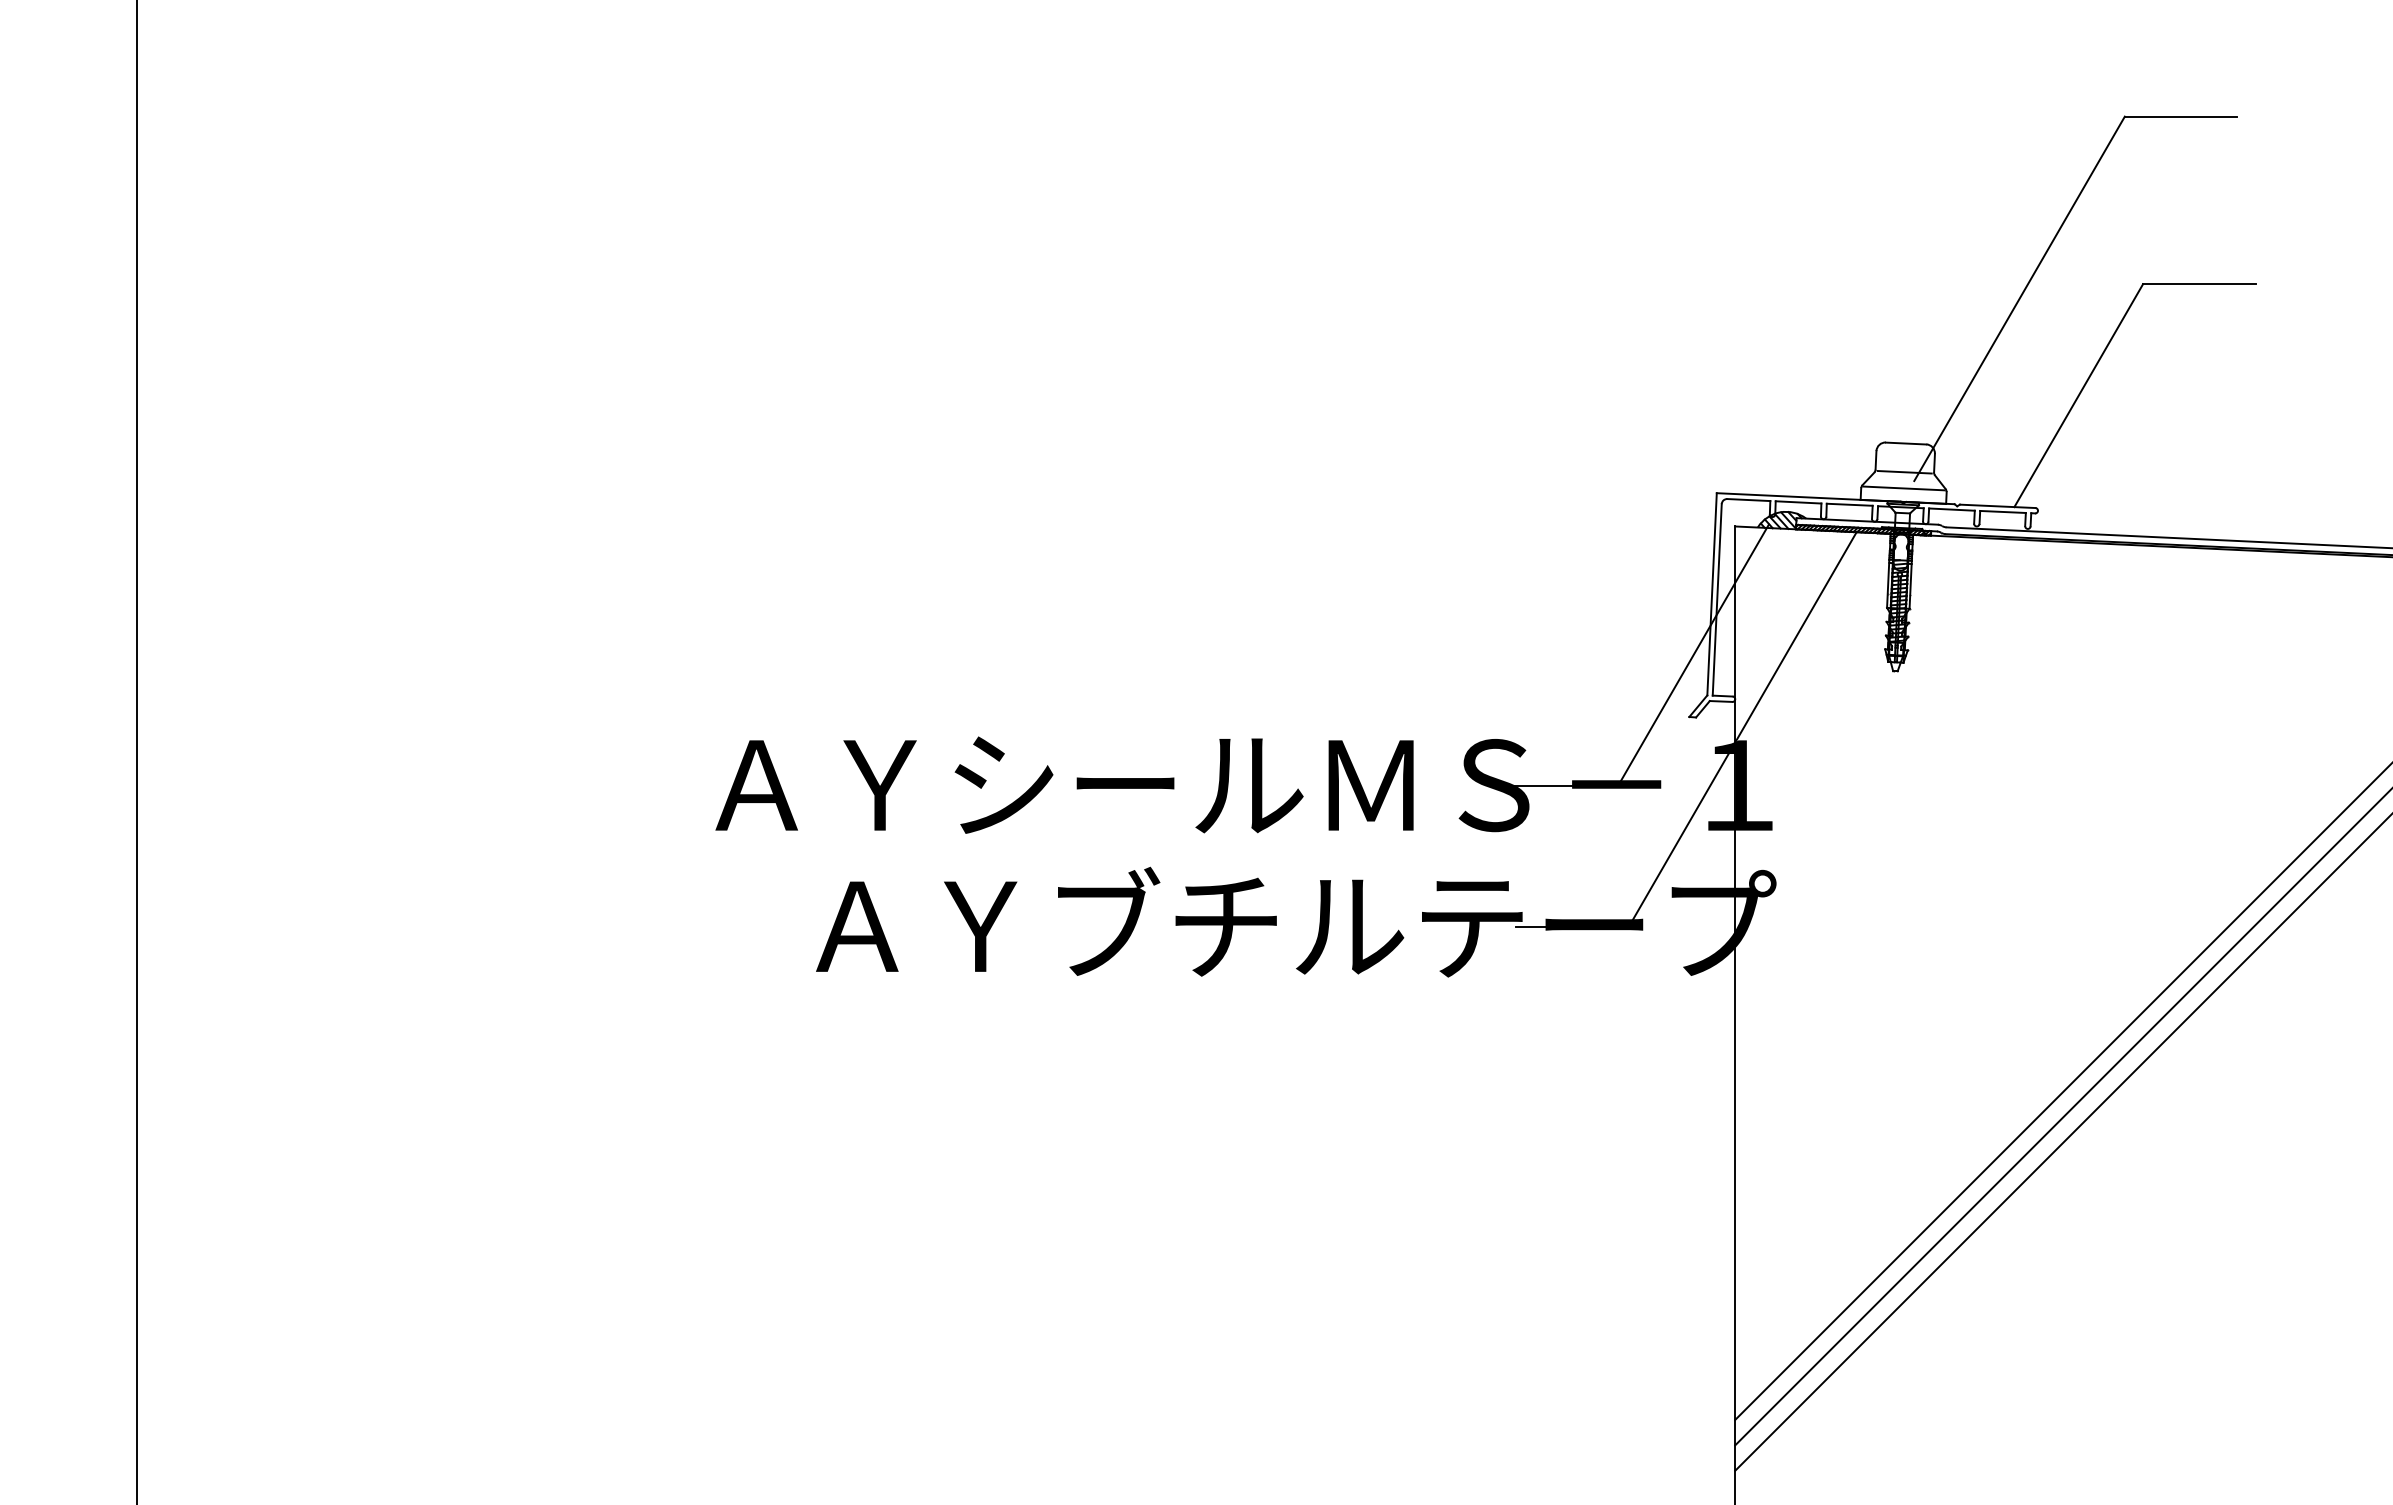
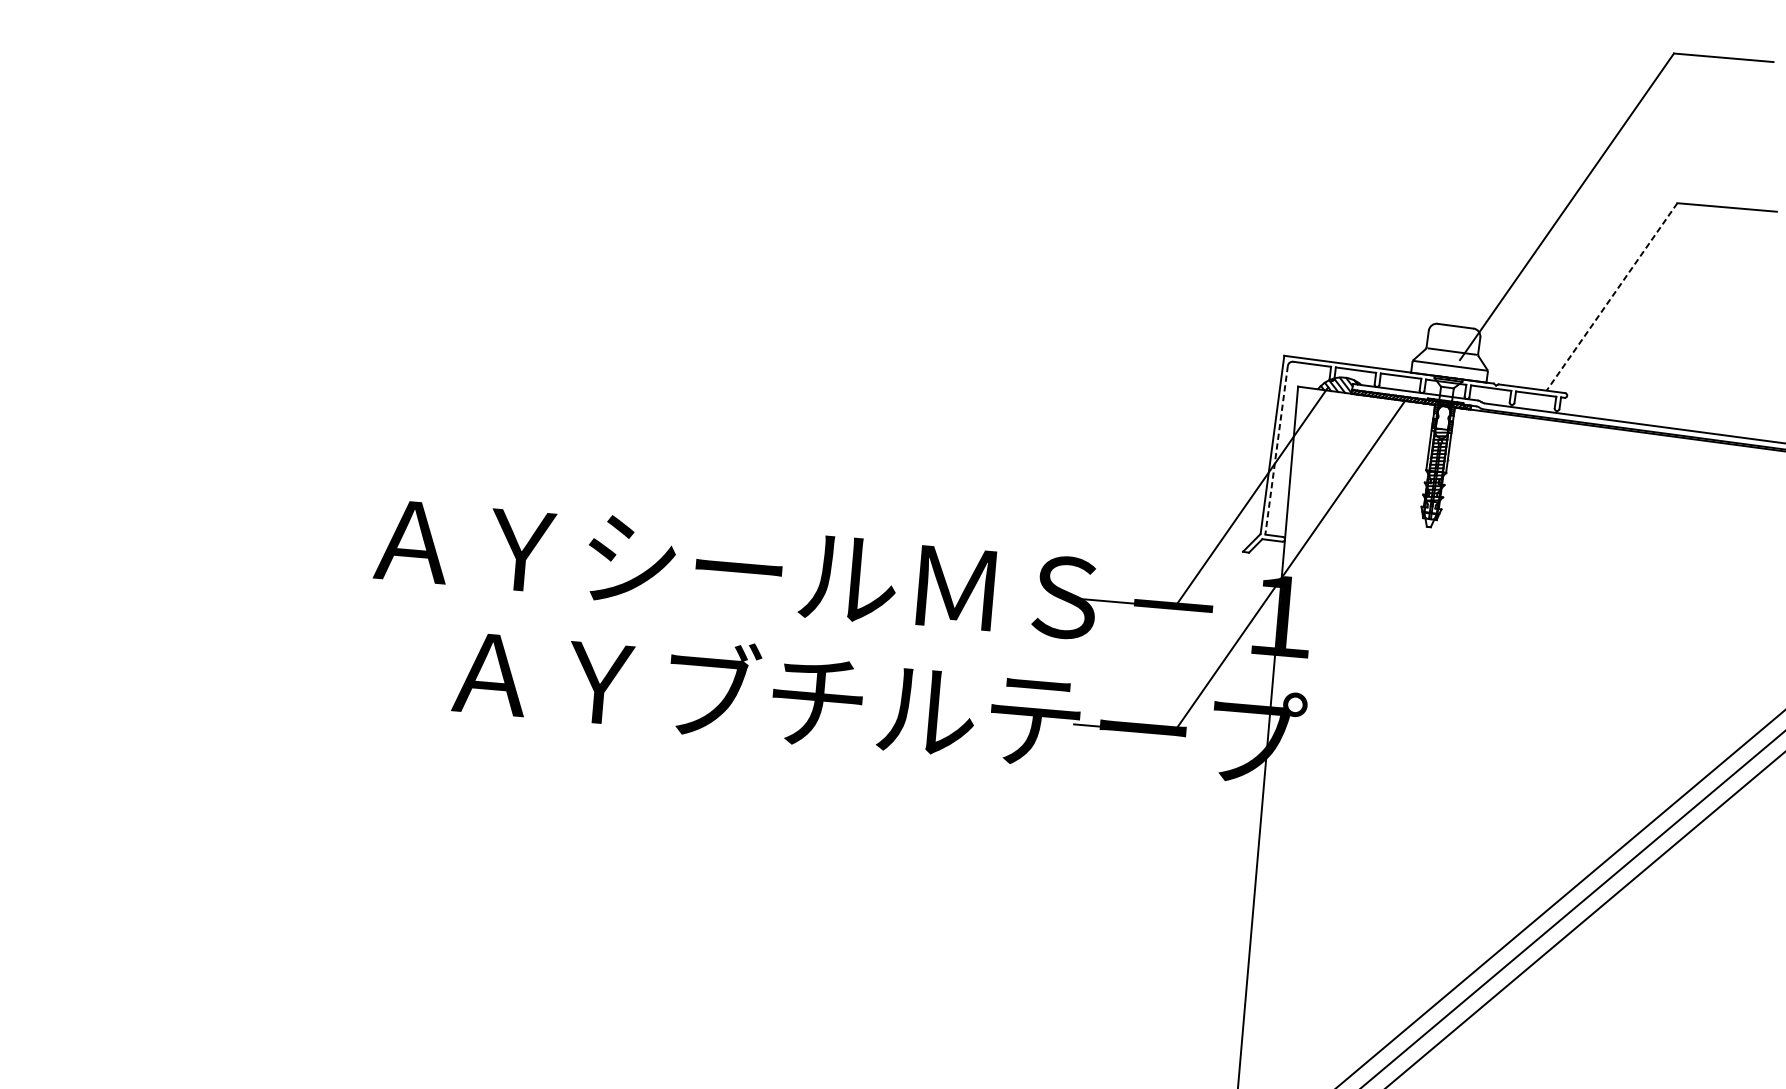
line: (2078, 395) -> (1611, 296), solid -> dashed
line: (1717, 599) -> (1276, 449), solid -> dashed

